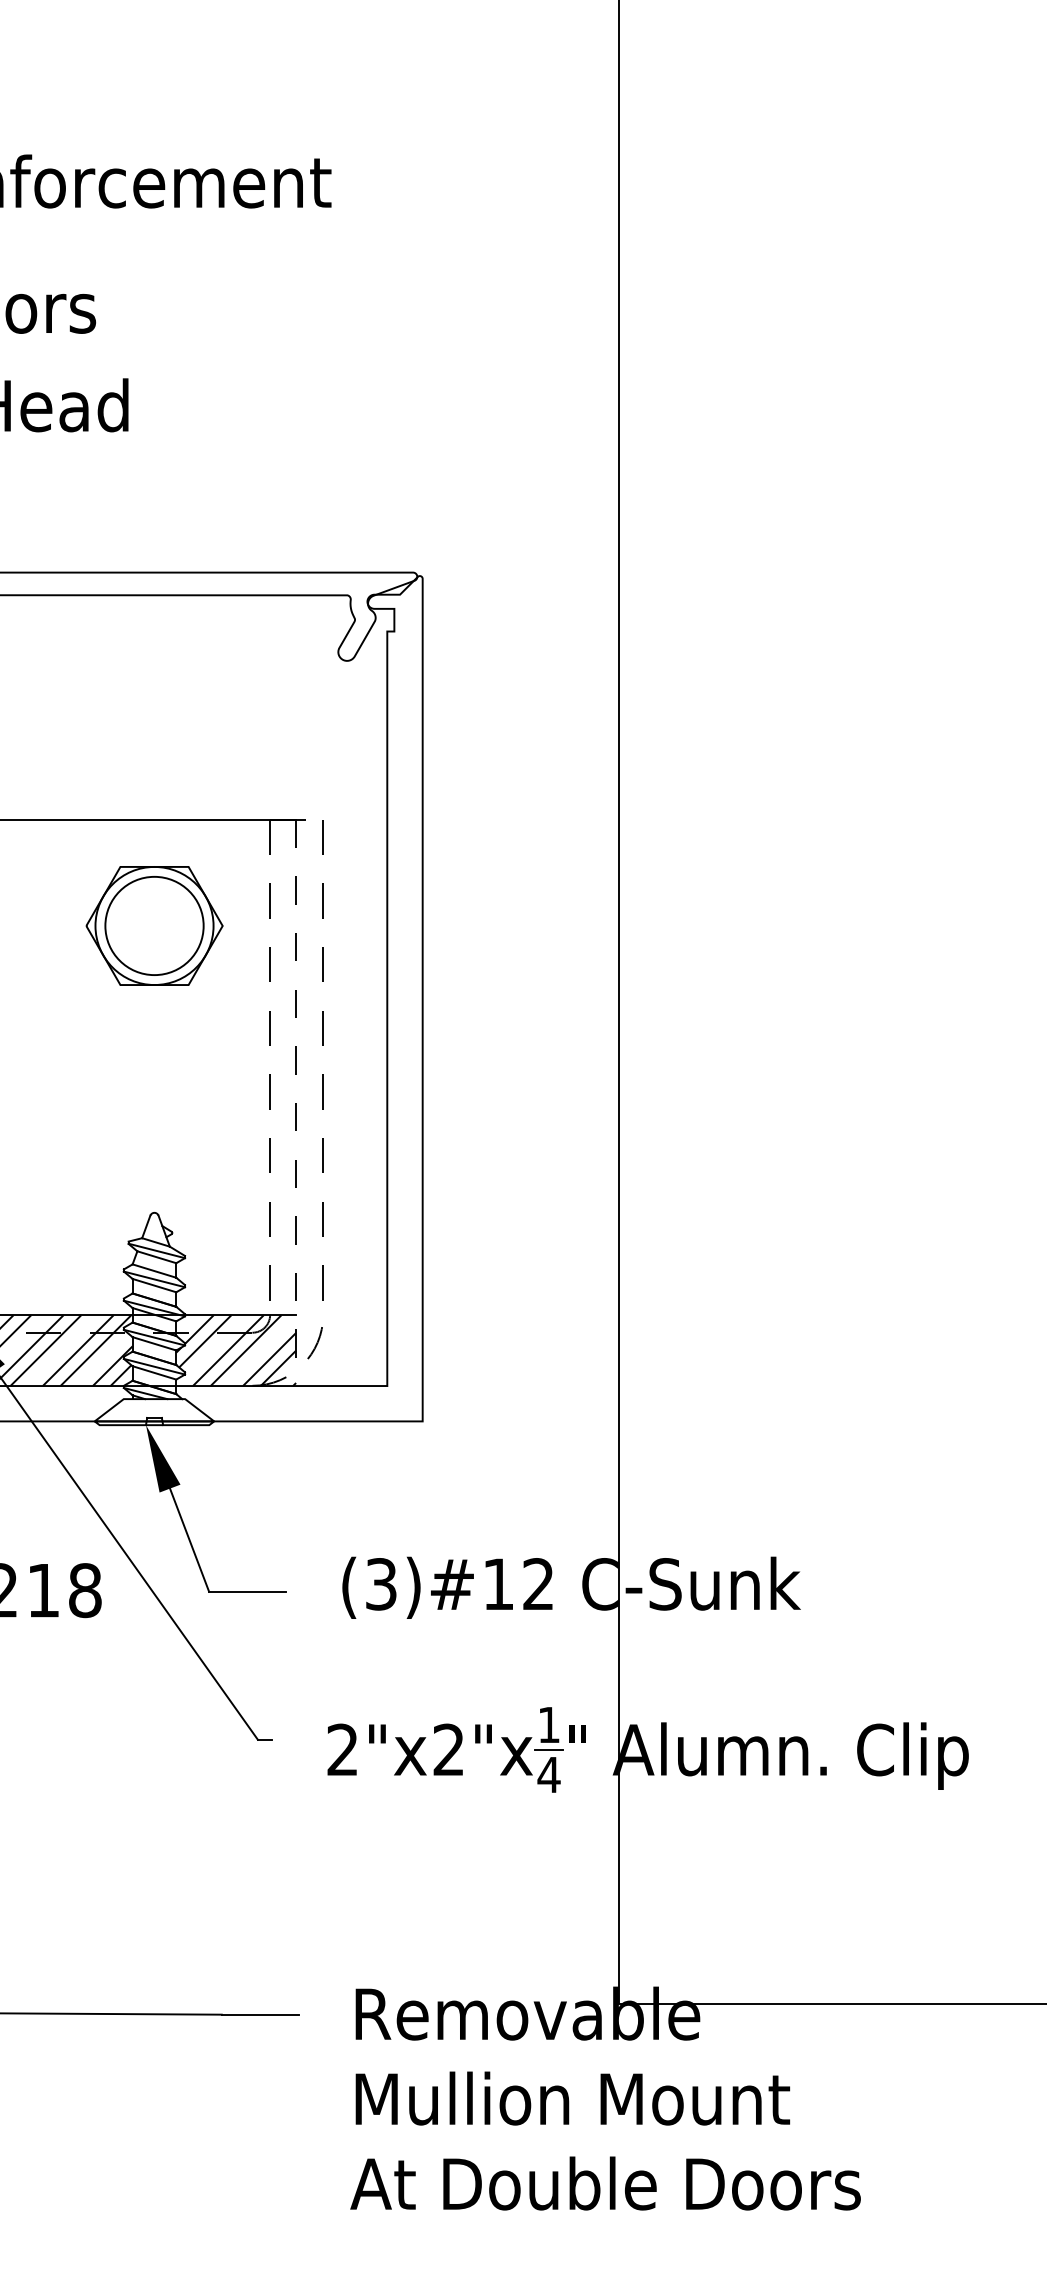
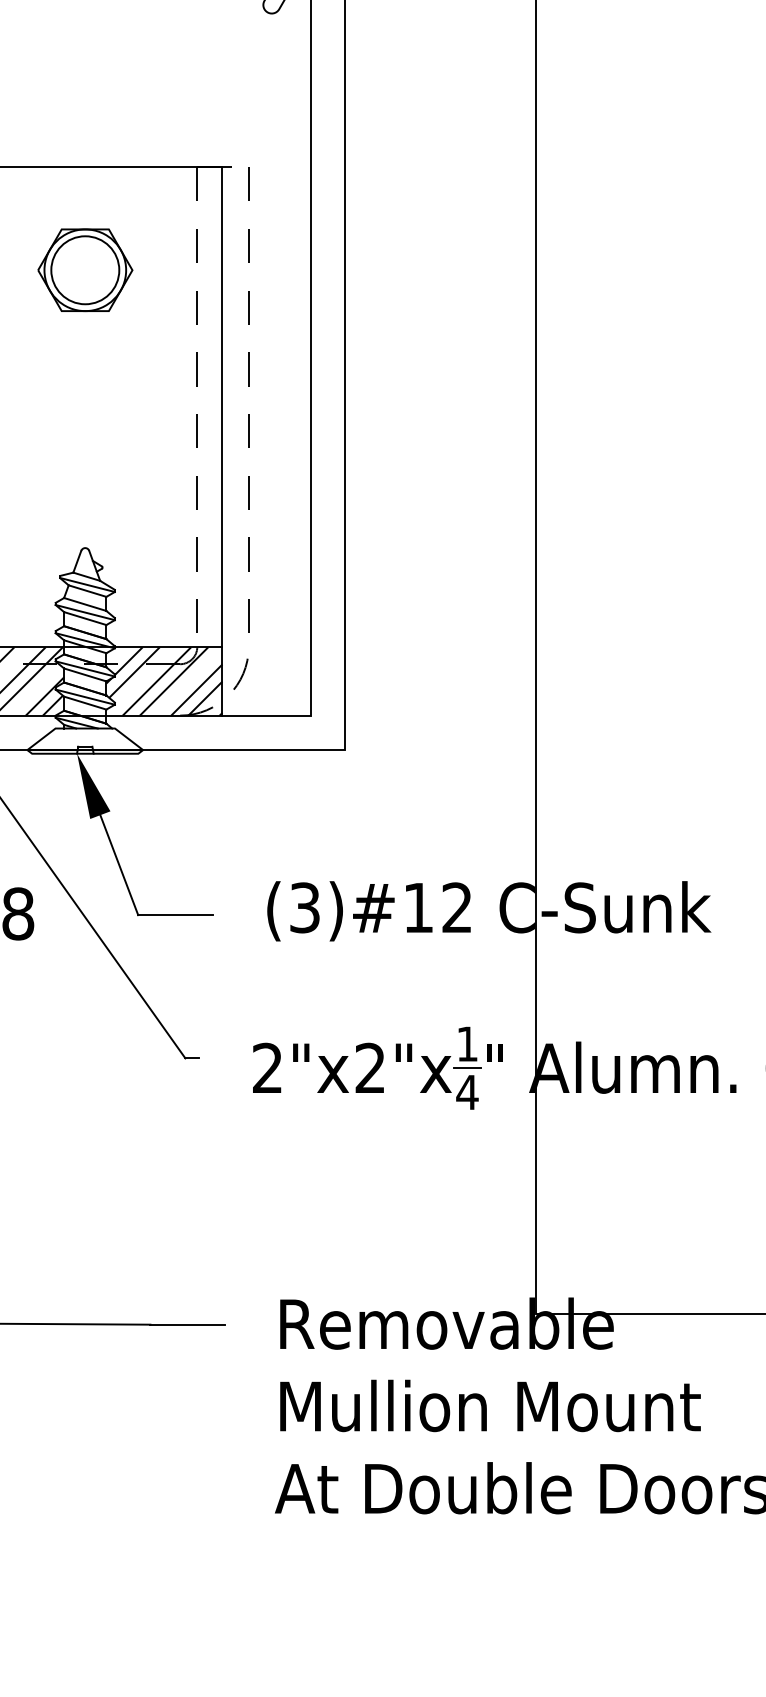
part: (154, 925) -> (85, 269), size x0.71
line: (296, 1103) -> (222, 442), dashed -> solid

